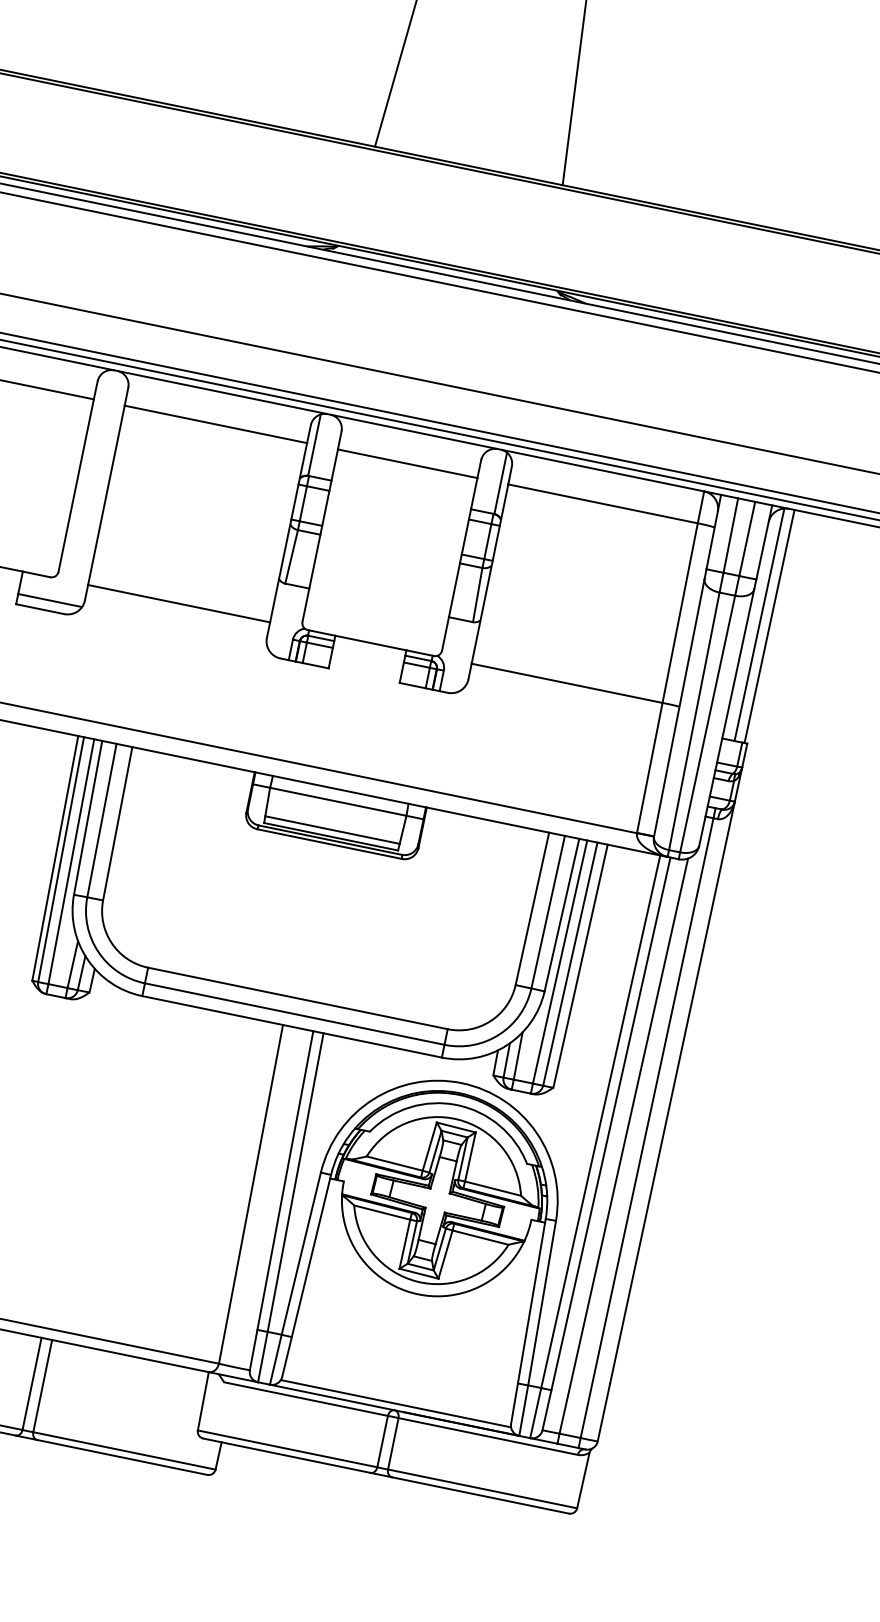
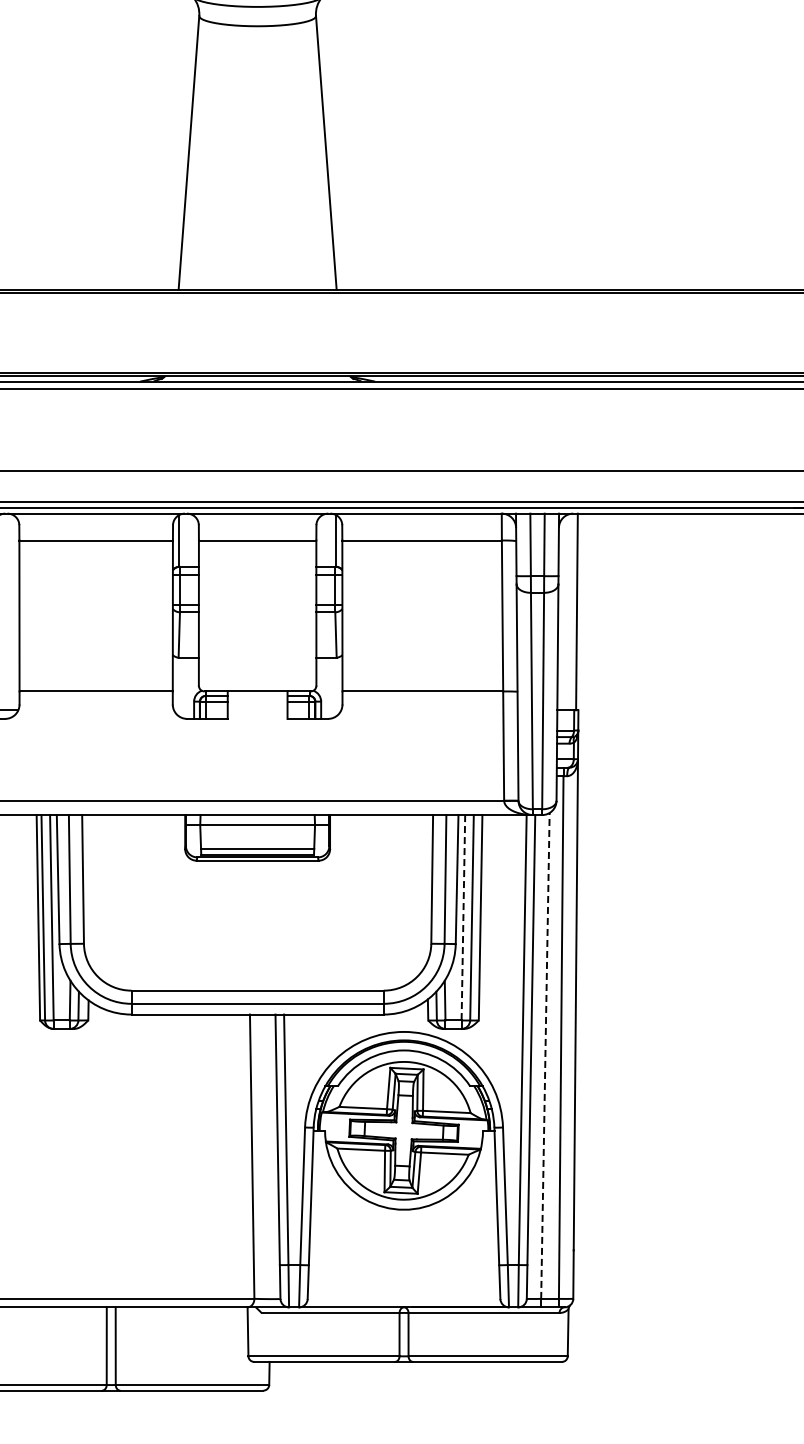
line: (759, 625) -> (568, 612), removed
line: (560, 961) -> (463, 917), solid -> dashed
line: (624, 1145) -> (545, 1055), solid -> dashed
line: (395, 1403) -> (403, 1301), removed

